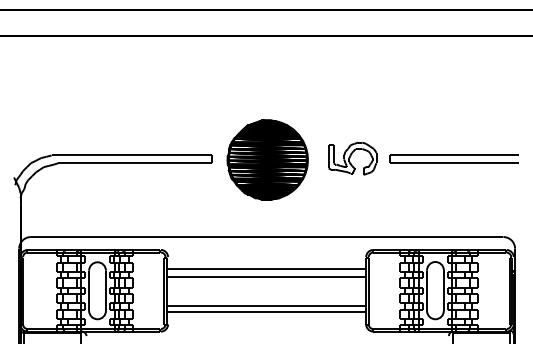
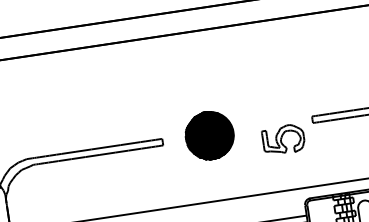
part: (352, 158) -> (283, 139), moved
part: (267, 159) -> (209, 135), size x0.7

